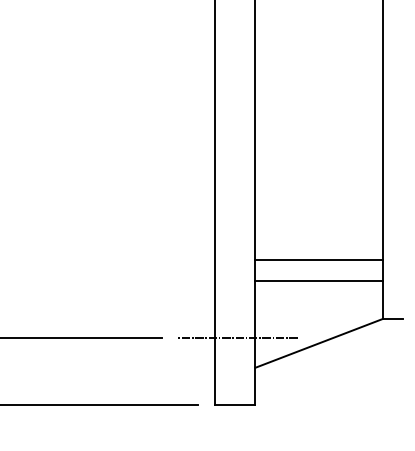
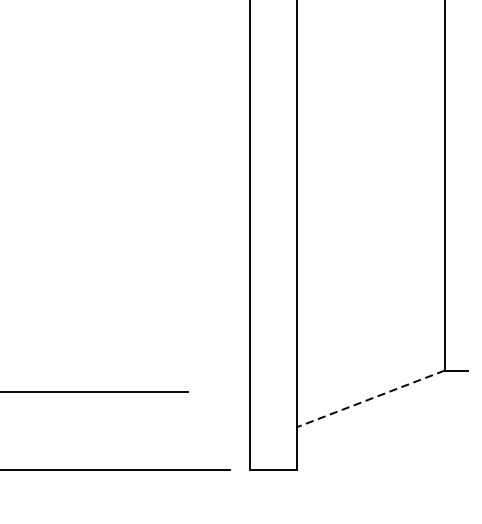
line: (318, 260) -> (369, 302), removed
line: (318, 280) -> (369, 325), removed
line: (237, 337) -> (275, 392), removed
line: (318, 343) -> (369, 399), solid -> dashed

